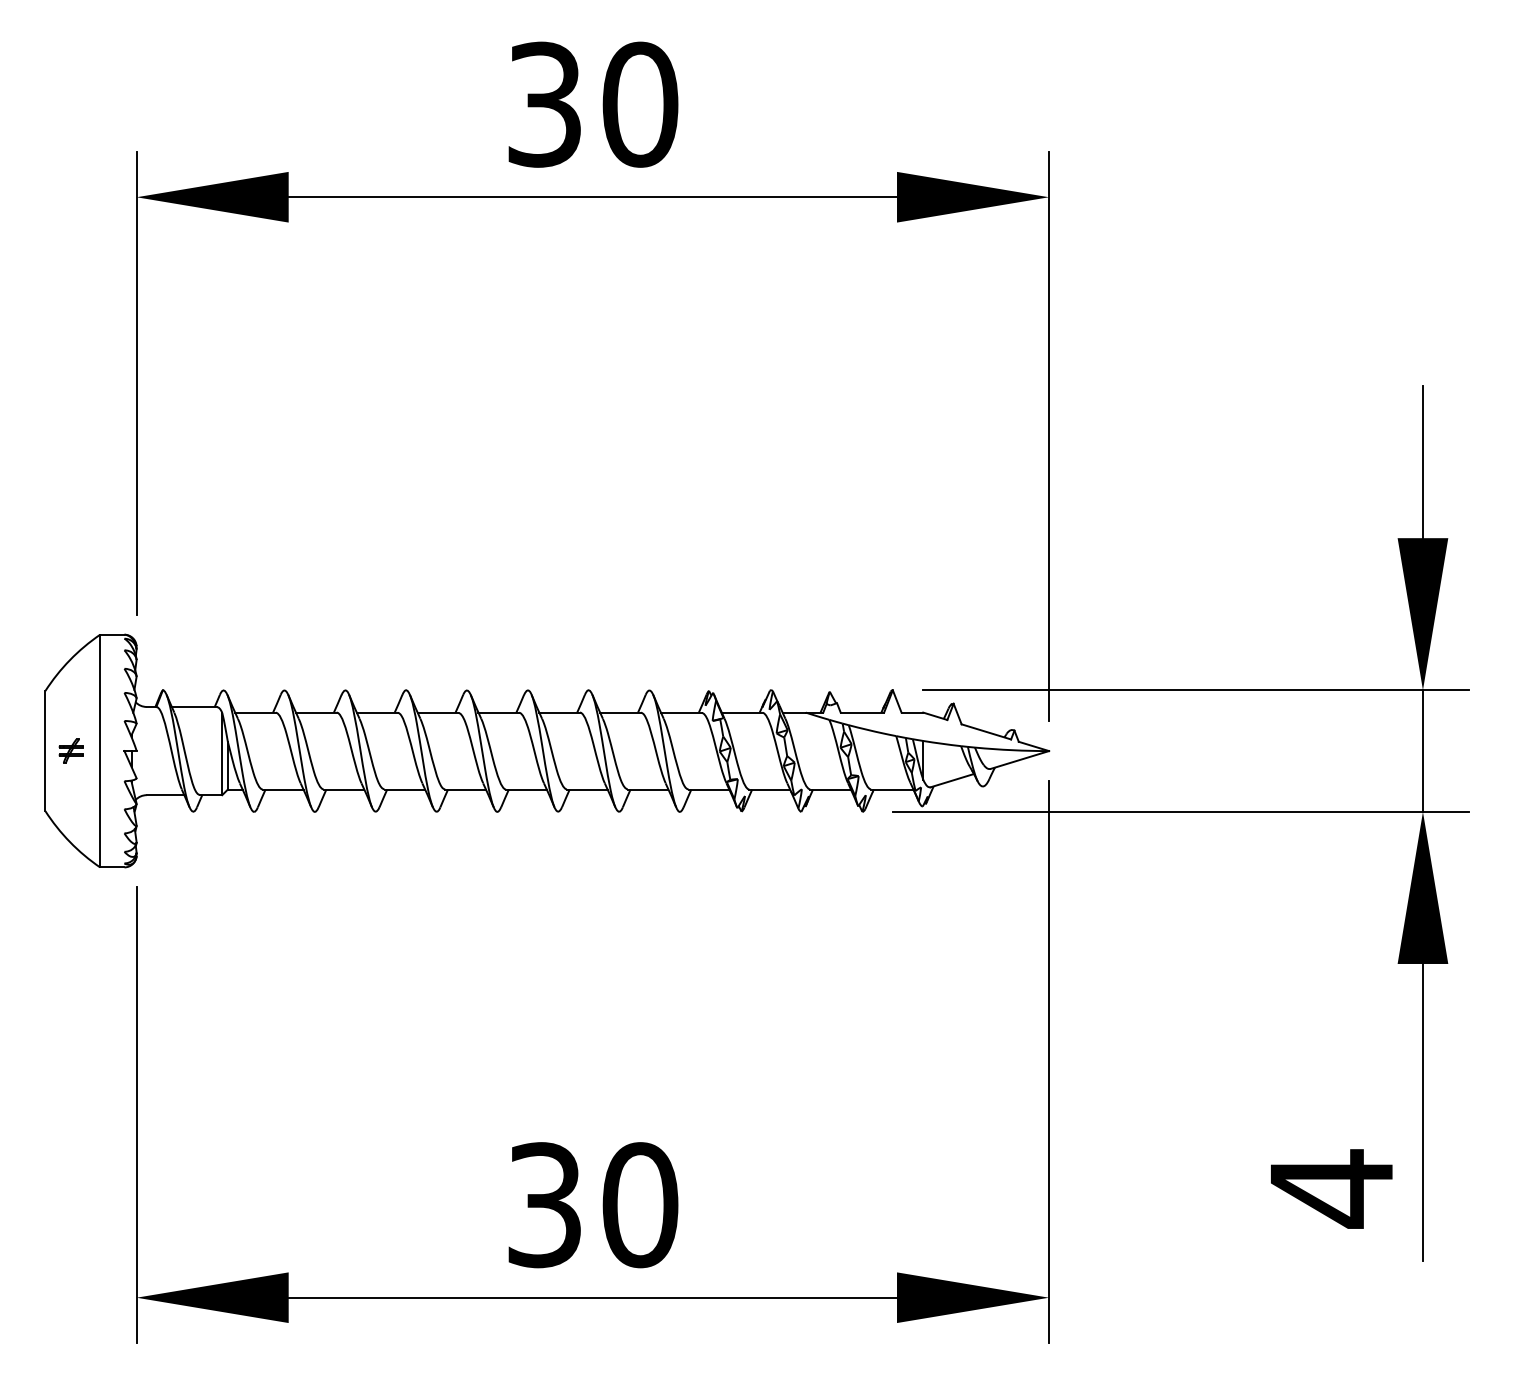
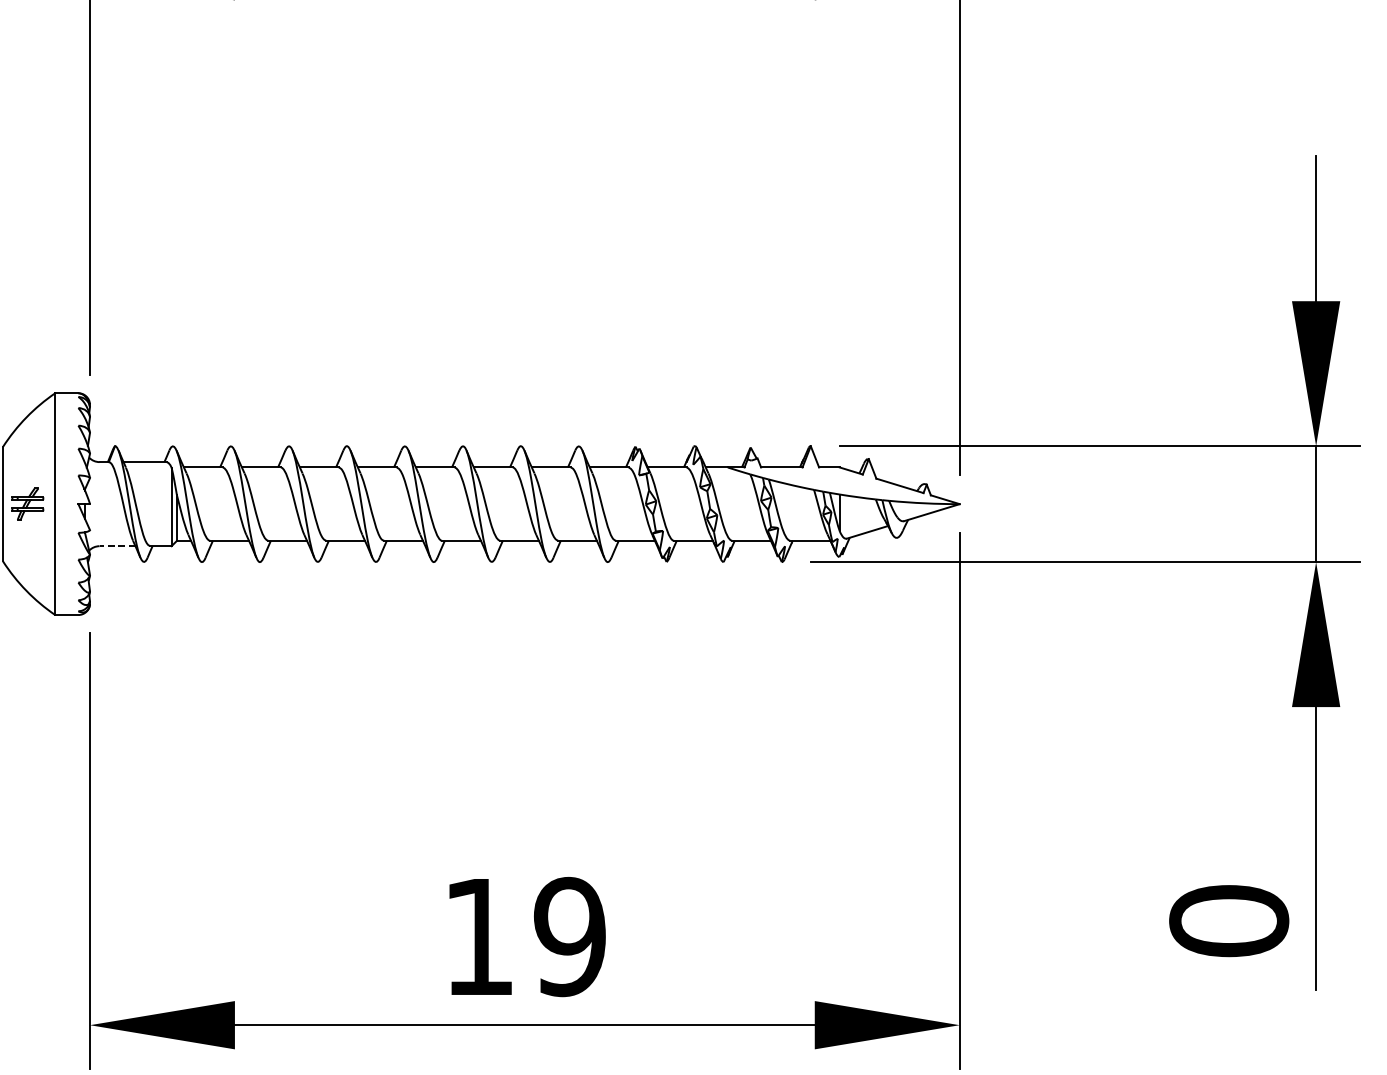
part: (70, 750) -> (26, 503), size x1.4
line: (165, 795) -> (117, 546), solid -> dashed
text: (1331, 1188) -> (1228, 921), 4 -> 0
text: (593, 1205) -> (525, 937), 30 -> 19

